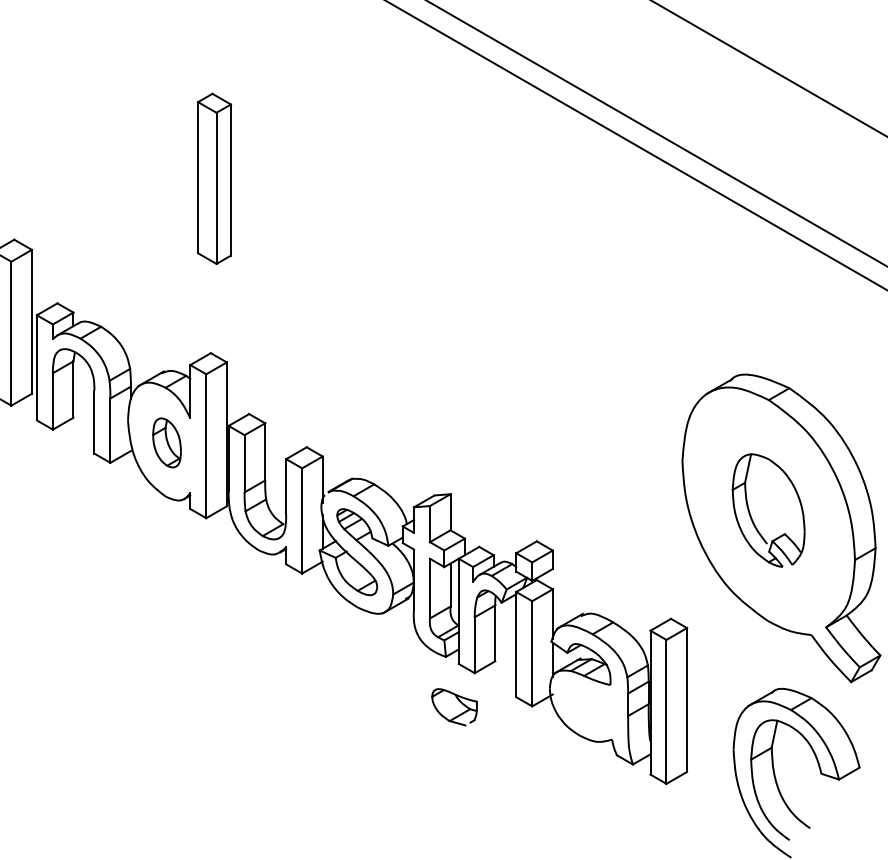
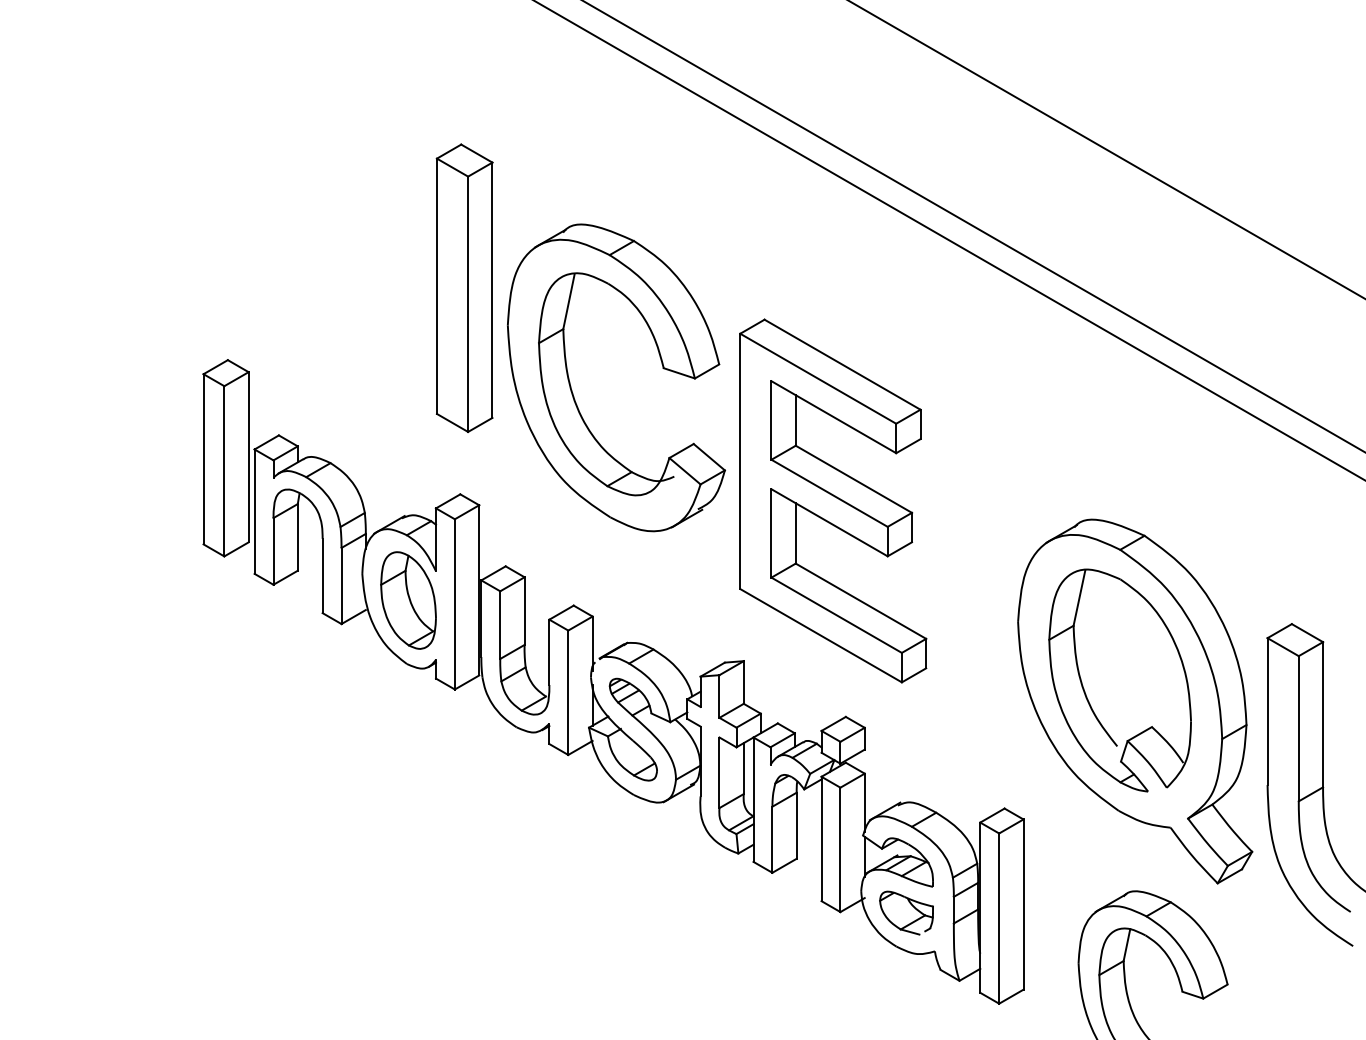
part: (214, 178) -> (464, 287), size x1.43
part: (305, 265) -> (572, 390), added
part: (526, 358) -> (833, 500), added
part: (167, 442) -> (408, 600), size x1.67
part: (768, 510) -> (1119, 680), size x1.67
part: (454, 706) -> (906, 912), moved

